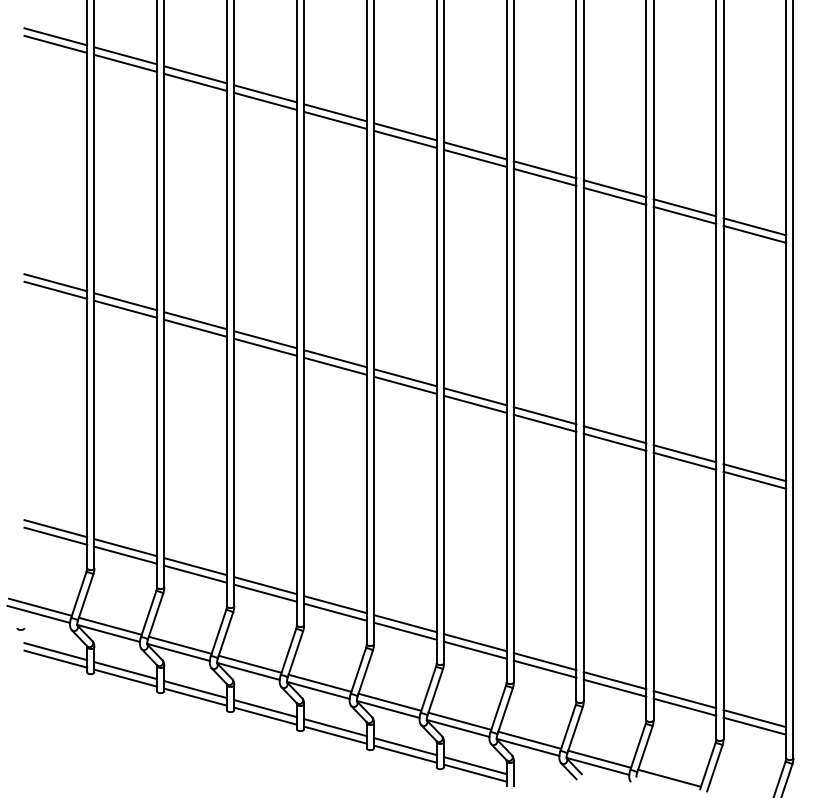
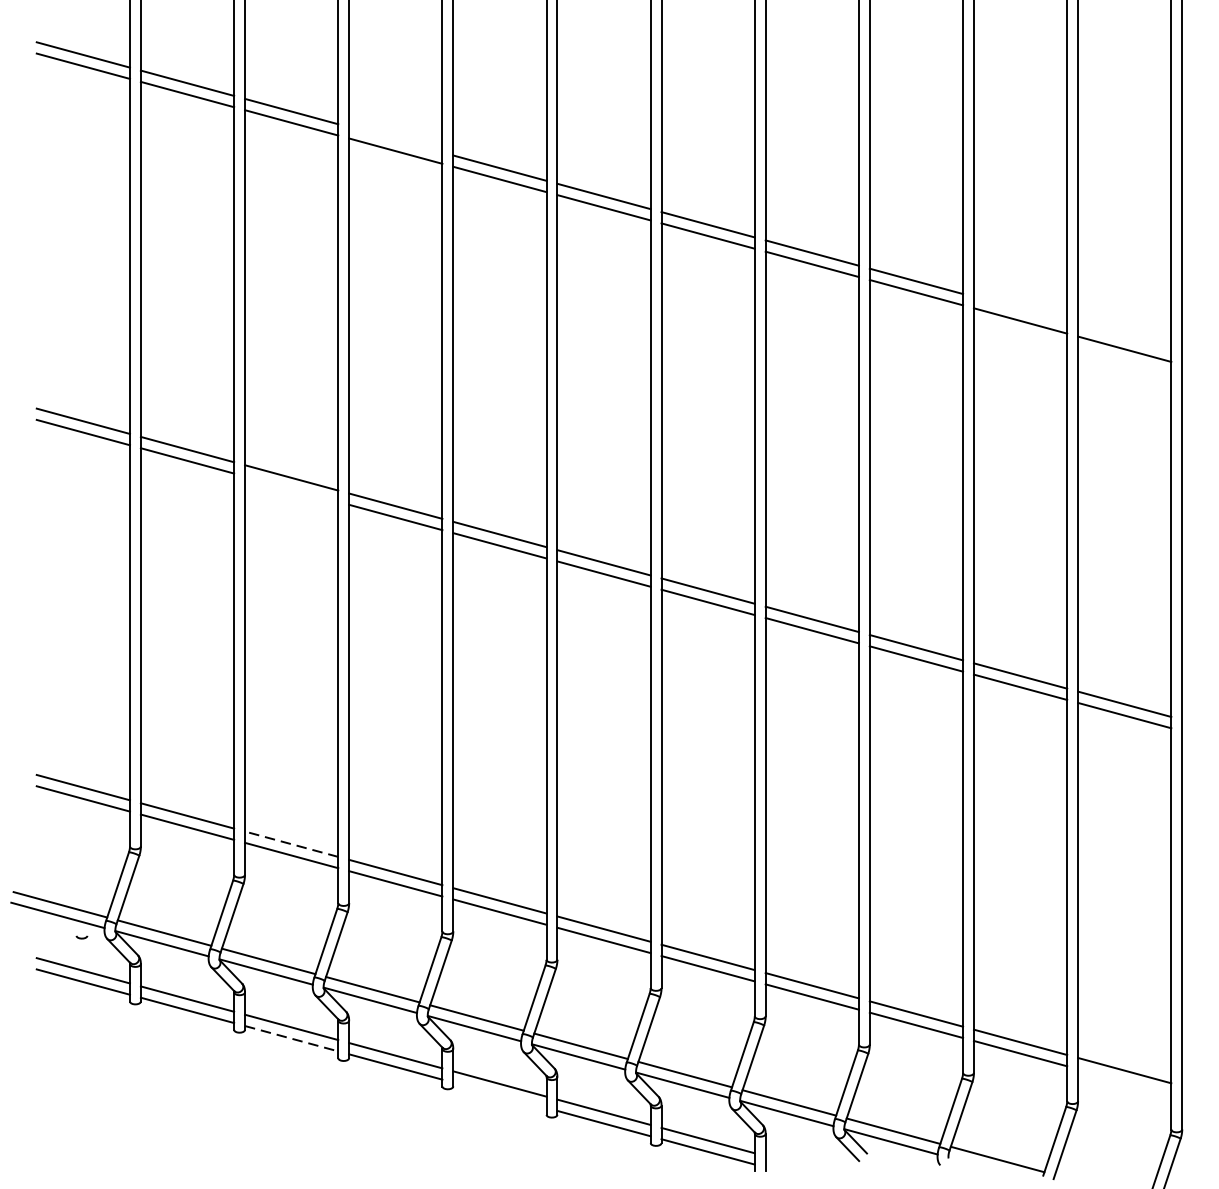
line: (265, 93) -> (395, 139), removed
line: (684, 207) -> (1019, 309), removed
line: (754, 226) -> (1124, 337), removed
line: (195, 327) -> (291, 487), removed
line: (195, 566) -> (291, 844), solid -> dashed
curve: (20, 629) -> (81, 937), moved
line: (196, 697) -> (292, 1039), solid -> dashed
line: (754, 725) -> (1124, 1080), removed
line: (335, 734) -> (500, 1094), removed

